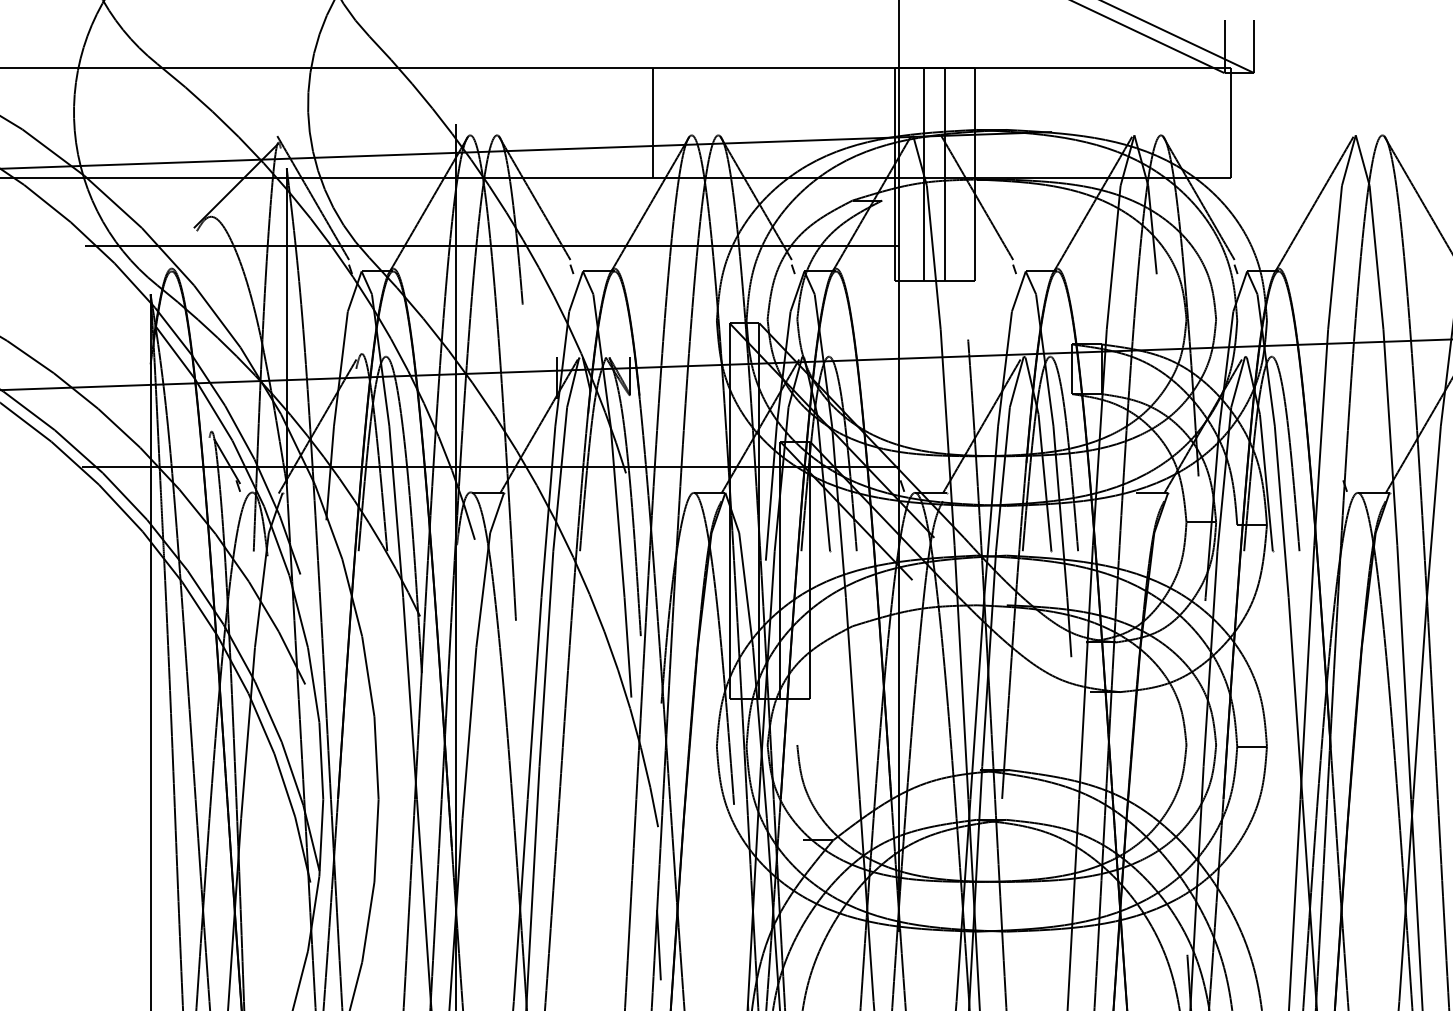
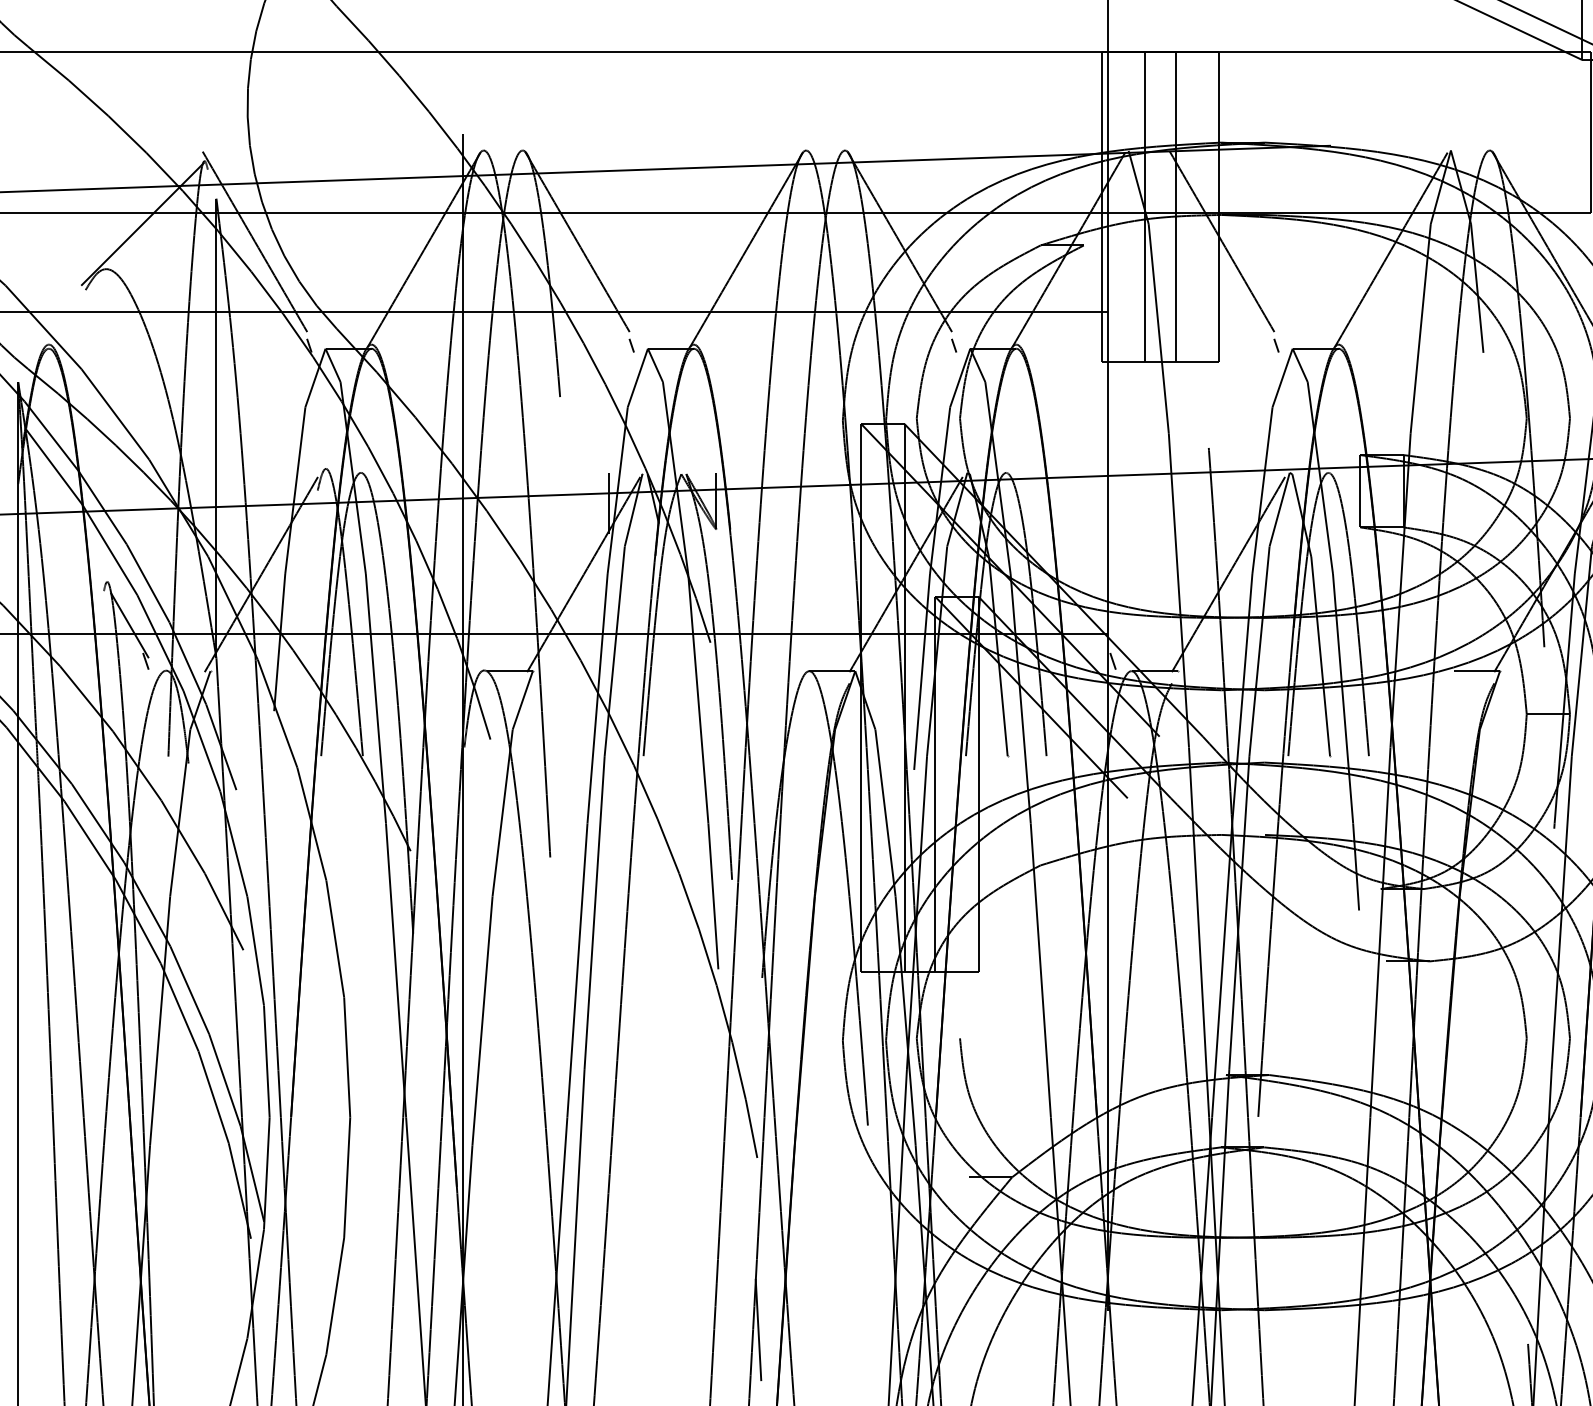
line: (652, 122) -> (749, 131), removed

